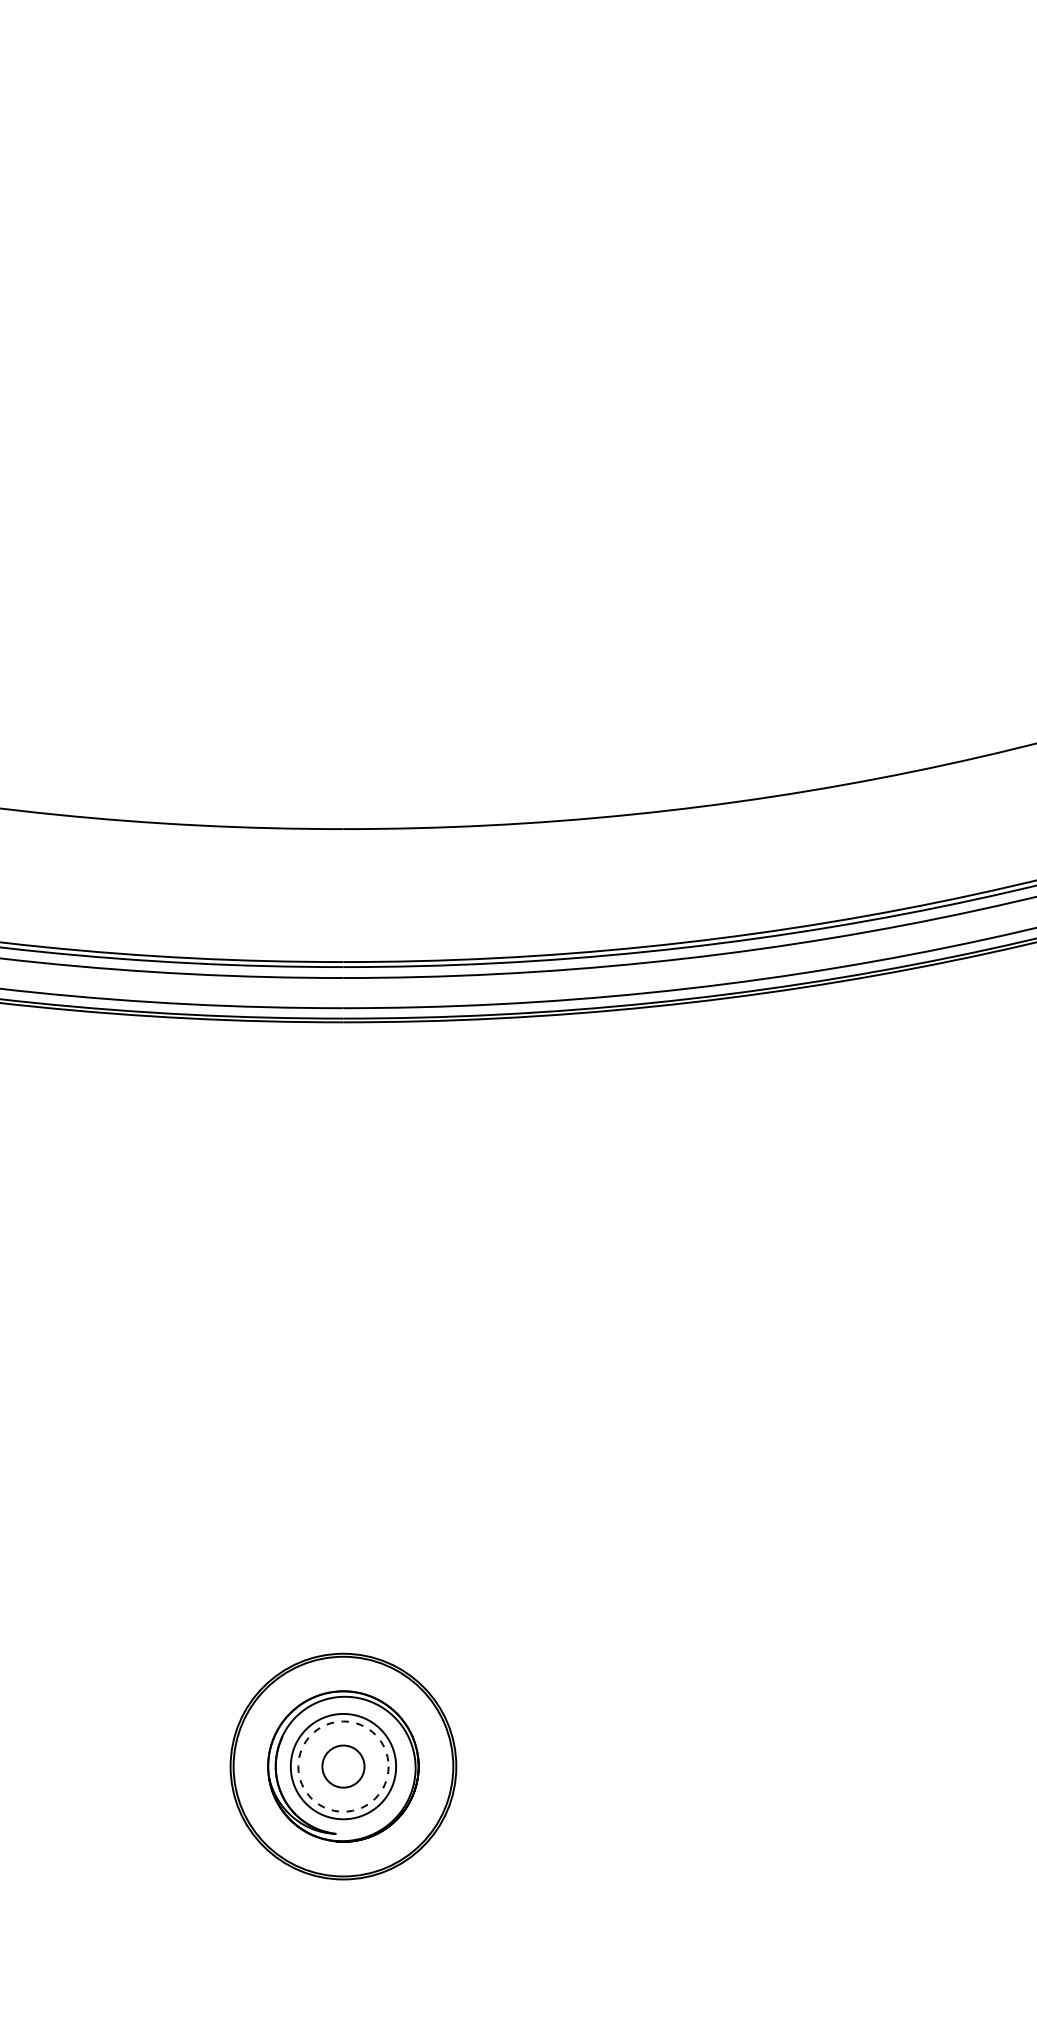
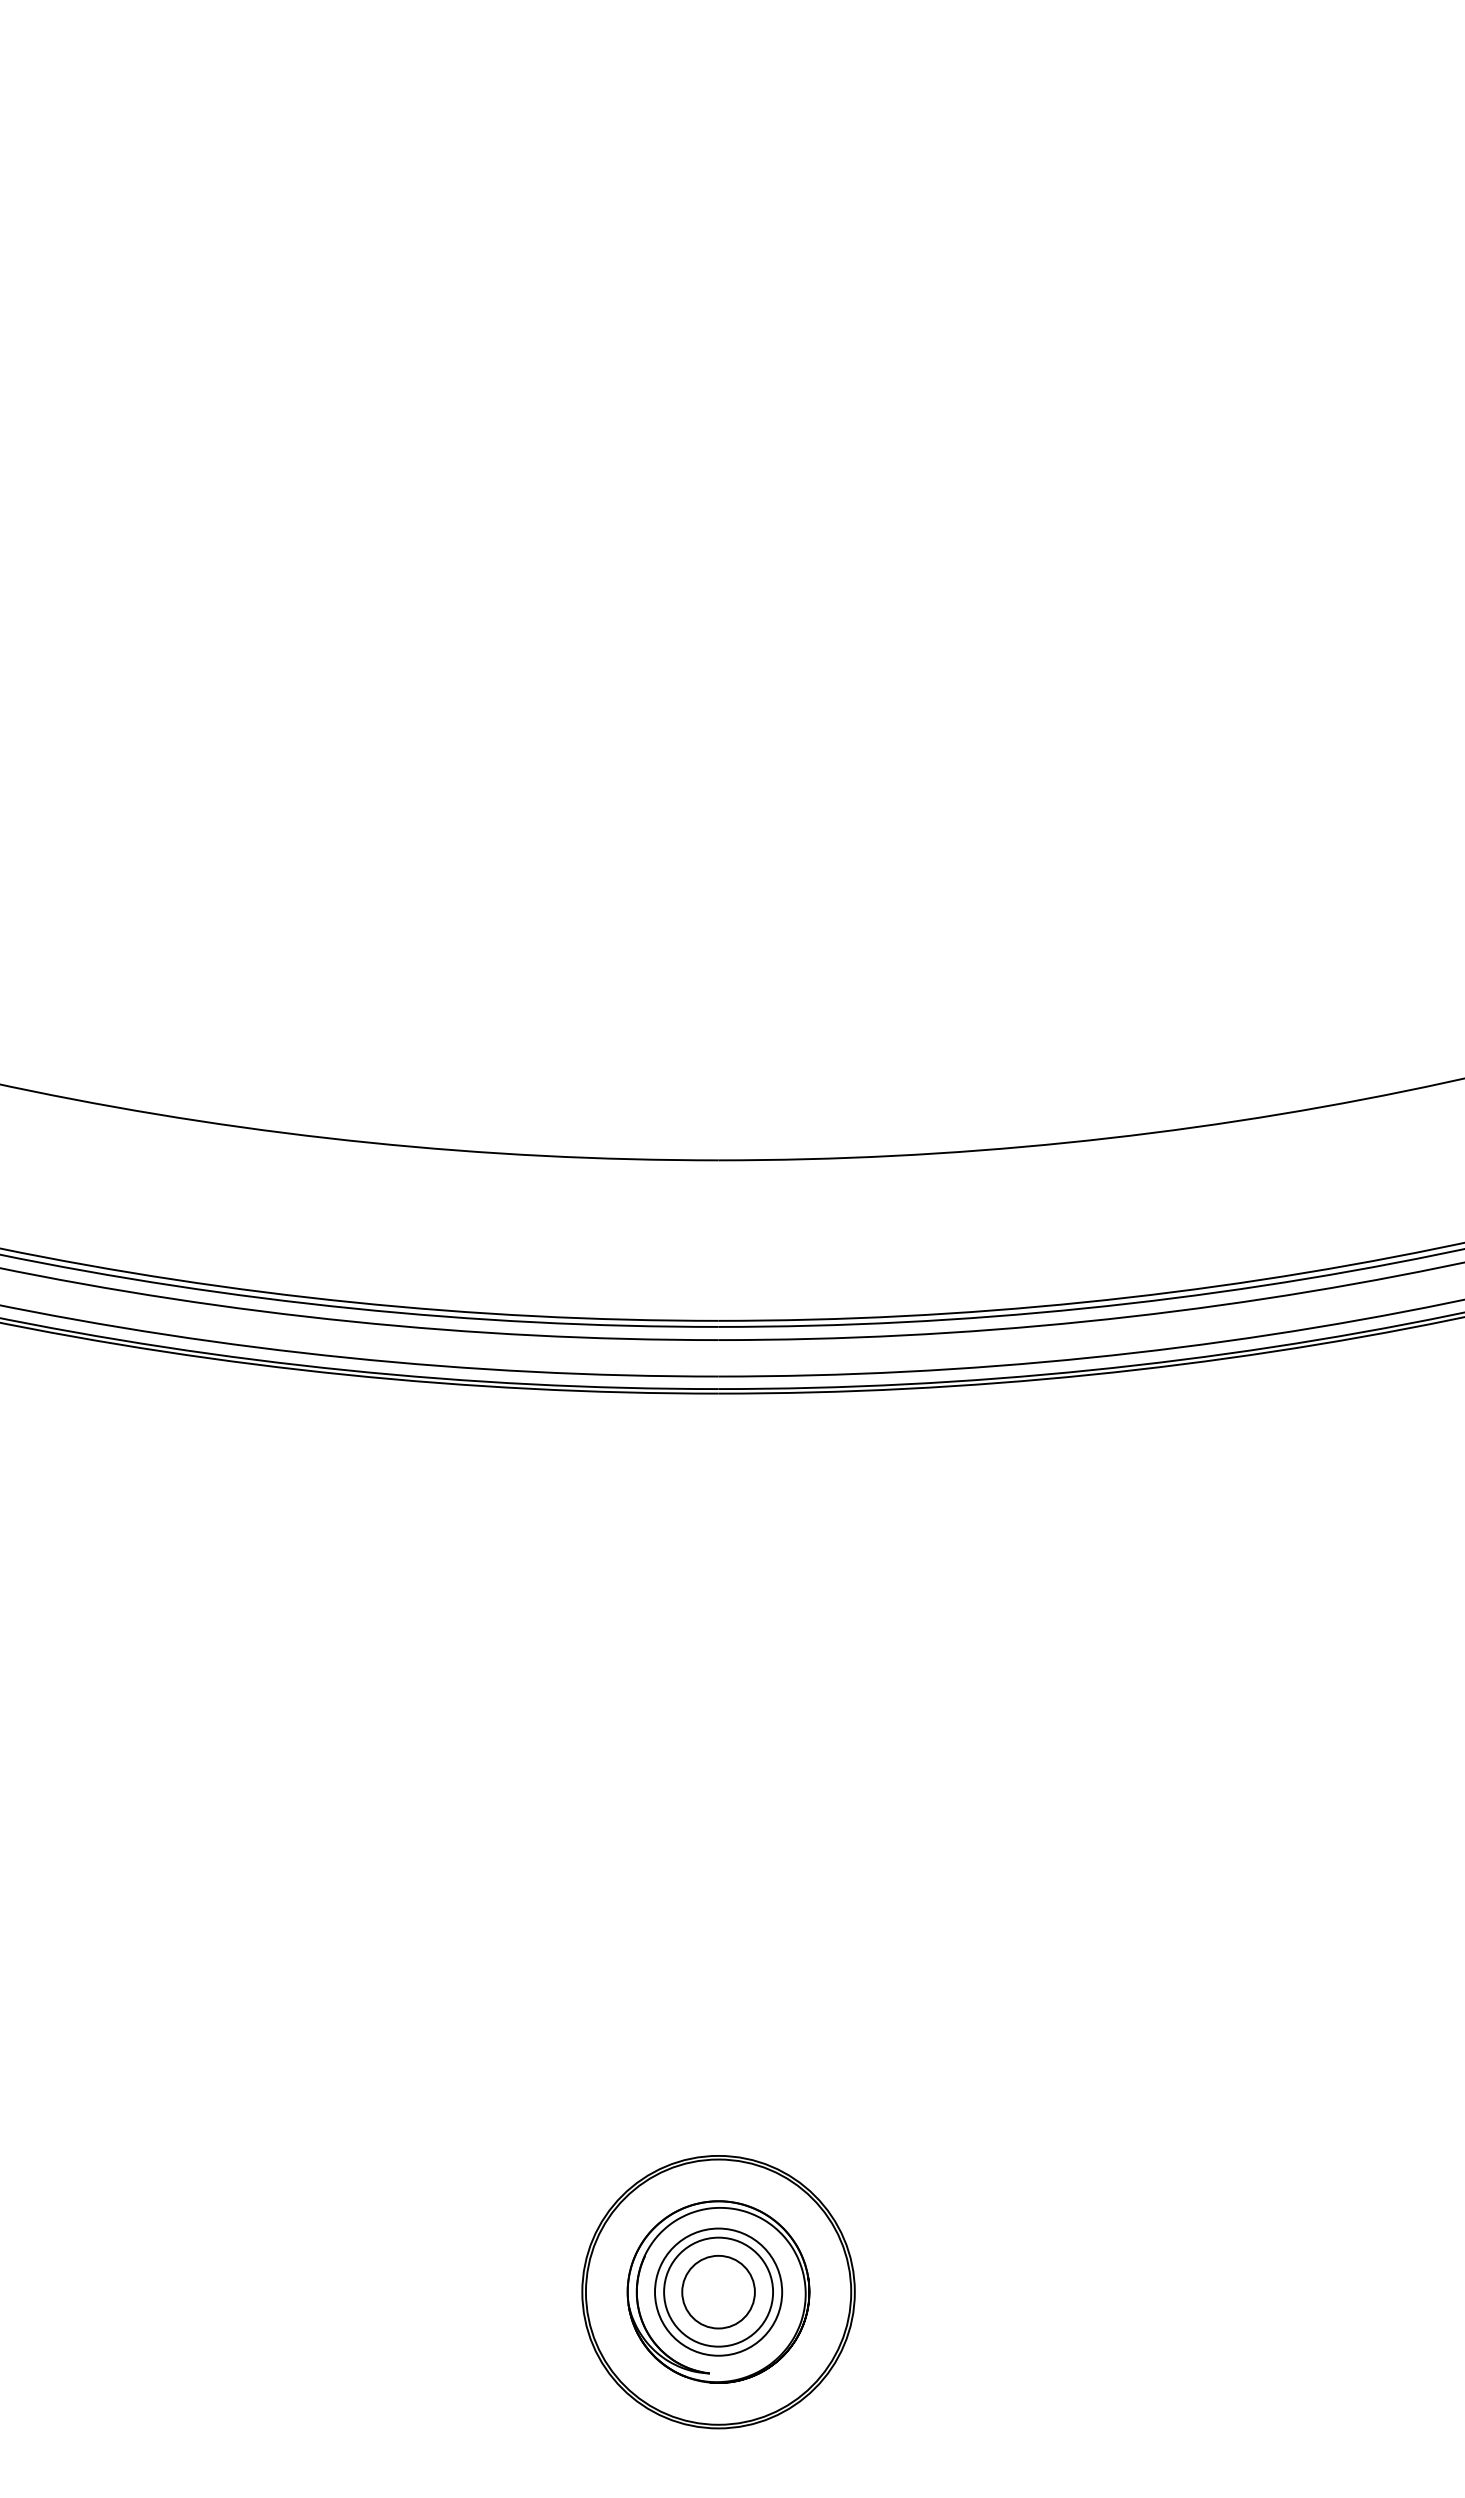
circle: (343, 1766) -> (718, 2291), dashed -> solid
circle: (343, 1766) -> (718, 2291), size x1.43

